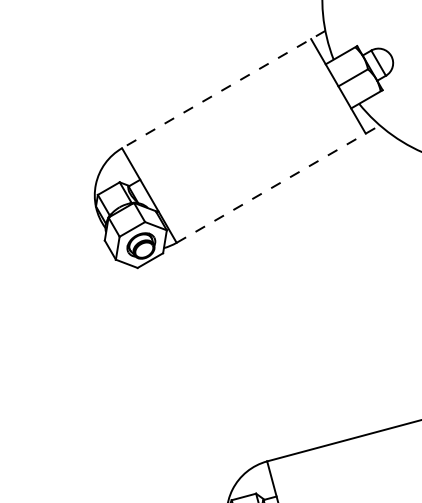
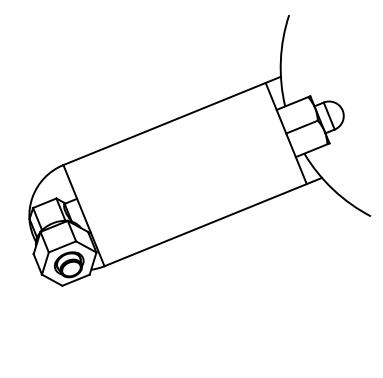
line: (223, 89) -> (171, 120), dashed -> solid
line: (278, 183) -> (213, 221), dashed -> solid

